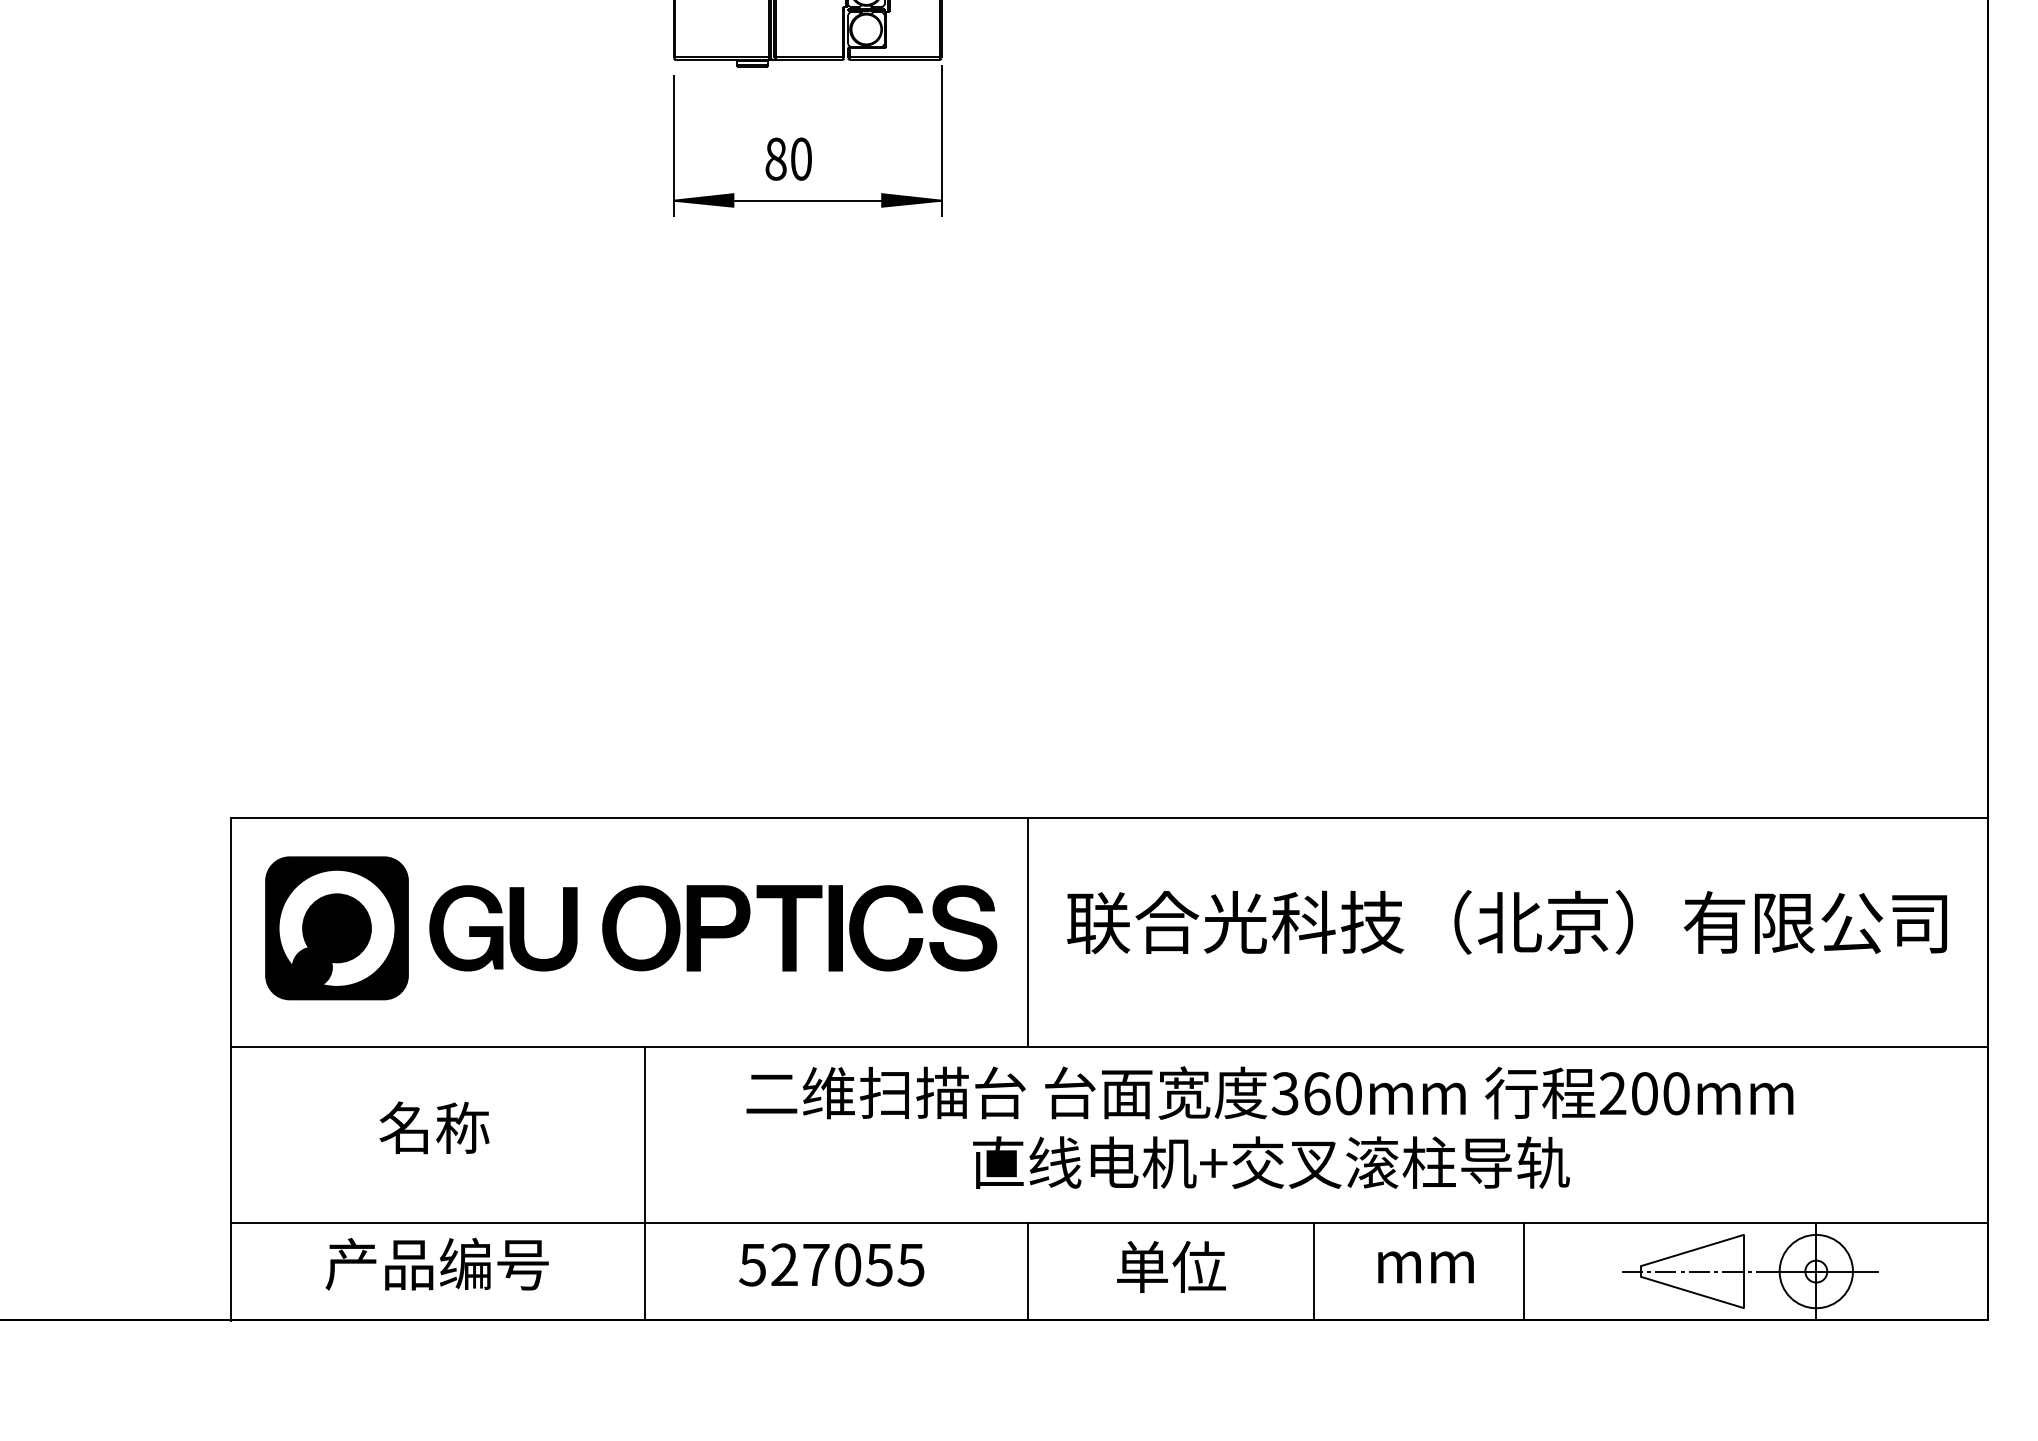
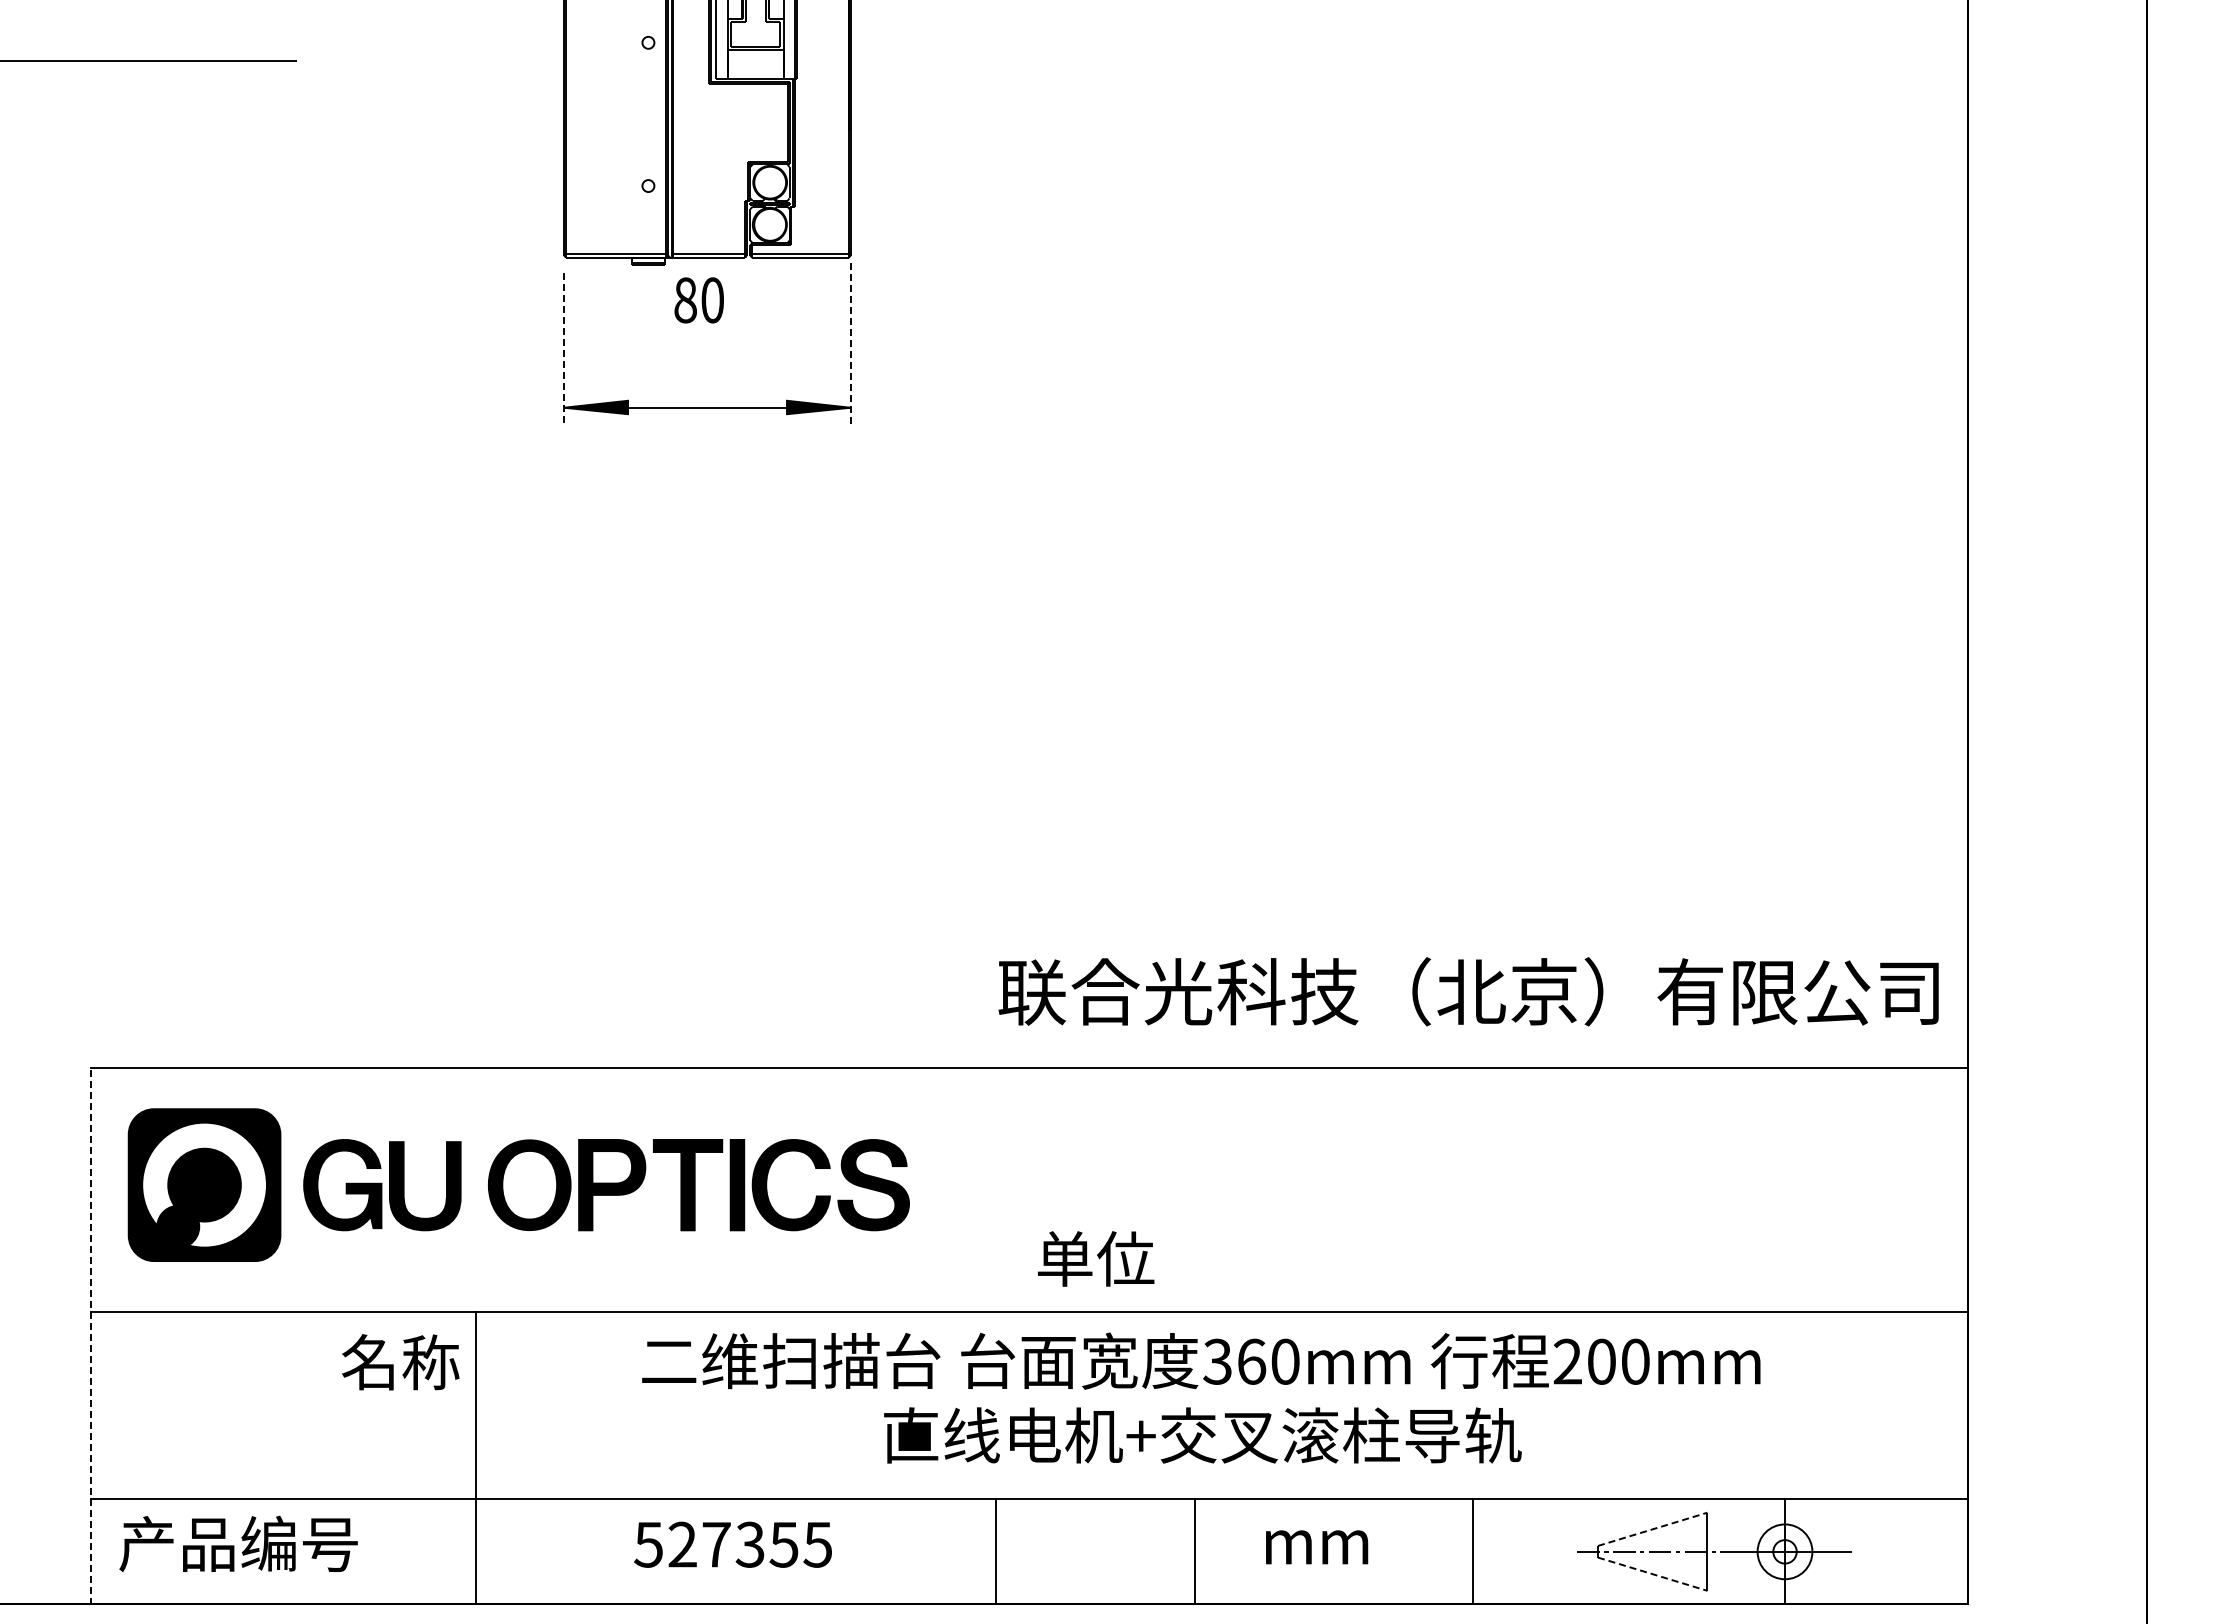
line: (941, 141) -> (850, 344), solid -> dashed
line: (673, 146) -> (564, 349), solid -> dashed
text: (788, 159) -> (698, 300), moved
text: (1506, 922) -> (1468, 991), moved
line: (1027, 931) -> (942, 1188), removed
line: (230, 1070) -> (90, 1336), solid -> dashed
text: (434, 1128) -> (400, 1362), moved
line: (644, 1183) -> (476, 1457), moved
line: (1693, 1250) -> (1653, 1529), solid -> dashed
text: (437, 1263) -> (238, 1543), moved
text: (847, 1264) -> (749, 1544), 527055 -> 527355
text: (1171, 1266) -> (1096, 1258), moved
text: (1426, 1267) -> (1317, 1547), moved
line: (1027, 1271) -> (995, 1551), moved
line: (1314, 1271) -> (1195, 1551), moved
circle: (1815, 1271) -> (1784, 1551), size x0.7
line: (1693, 1292) -> (1653, 1574), solid -> dashed

